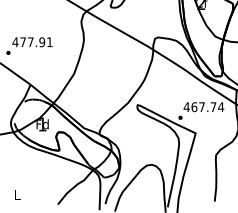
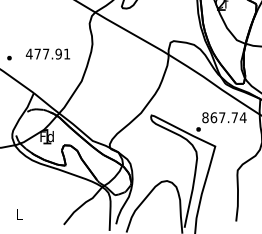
text: (32, 42) -> (48, 54), moved
text: (186, 107) -> (205, 118), 467.74 -> 867.74

